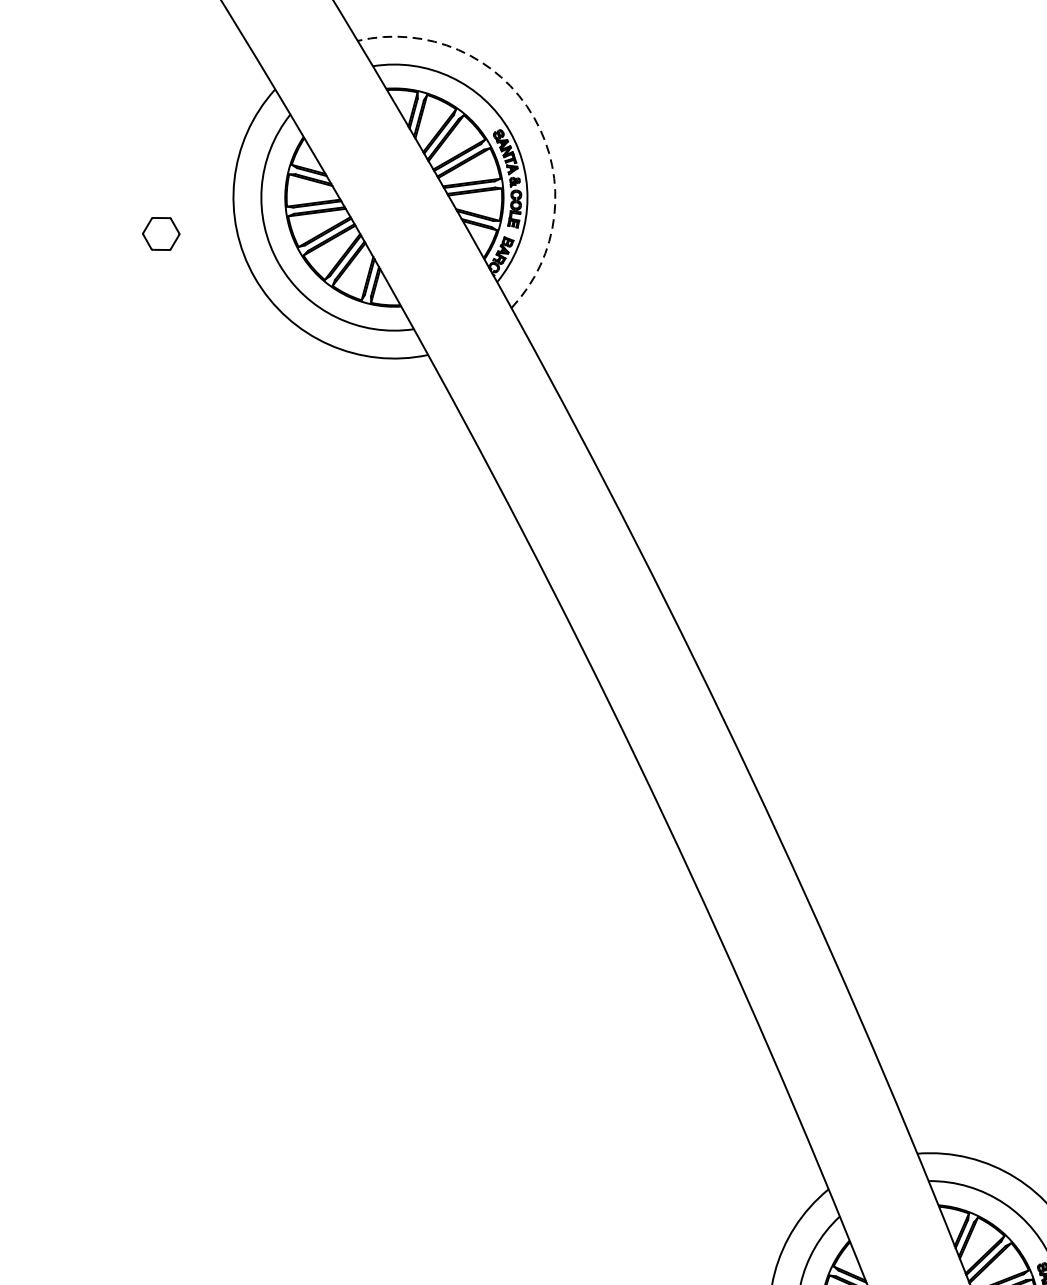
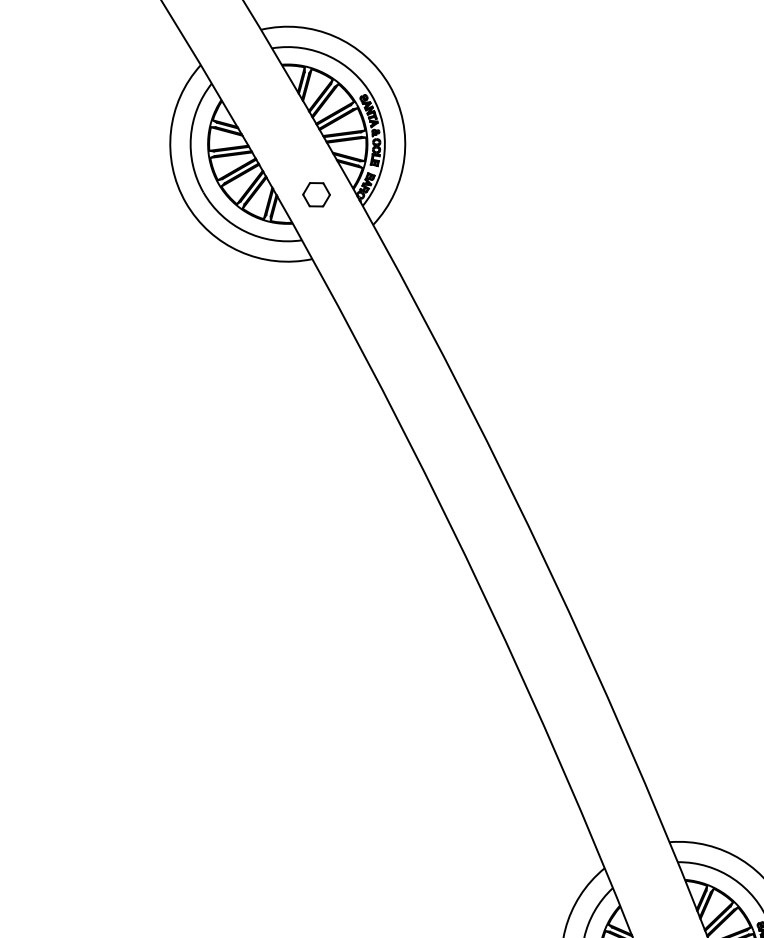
arc: (533, 117) -> (389, 85), dashed -> solid
part: (161, 233) -> (316, 194), moved

